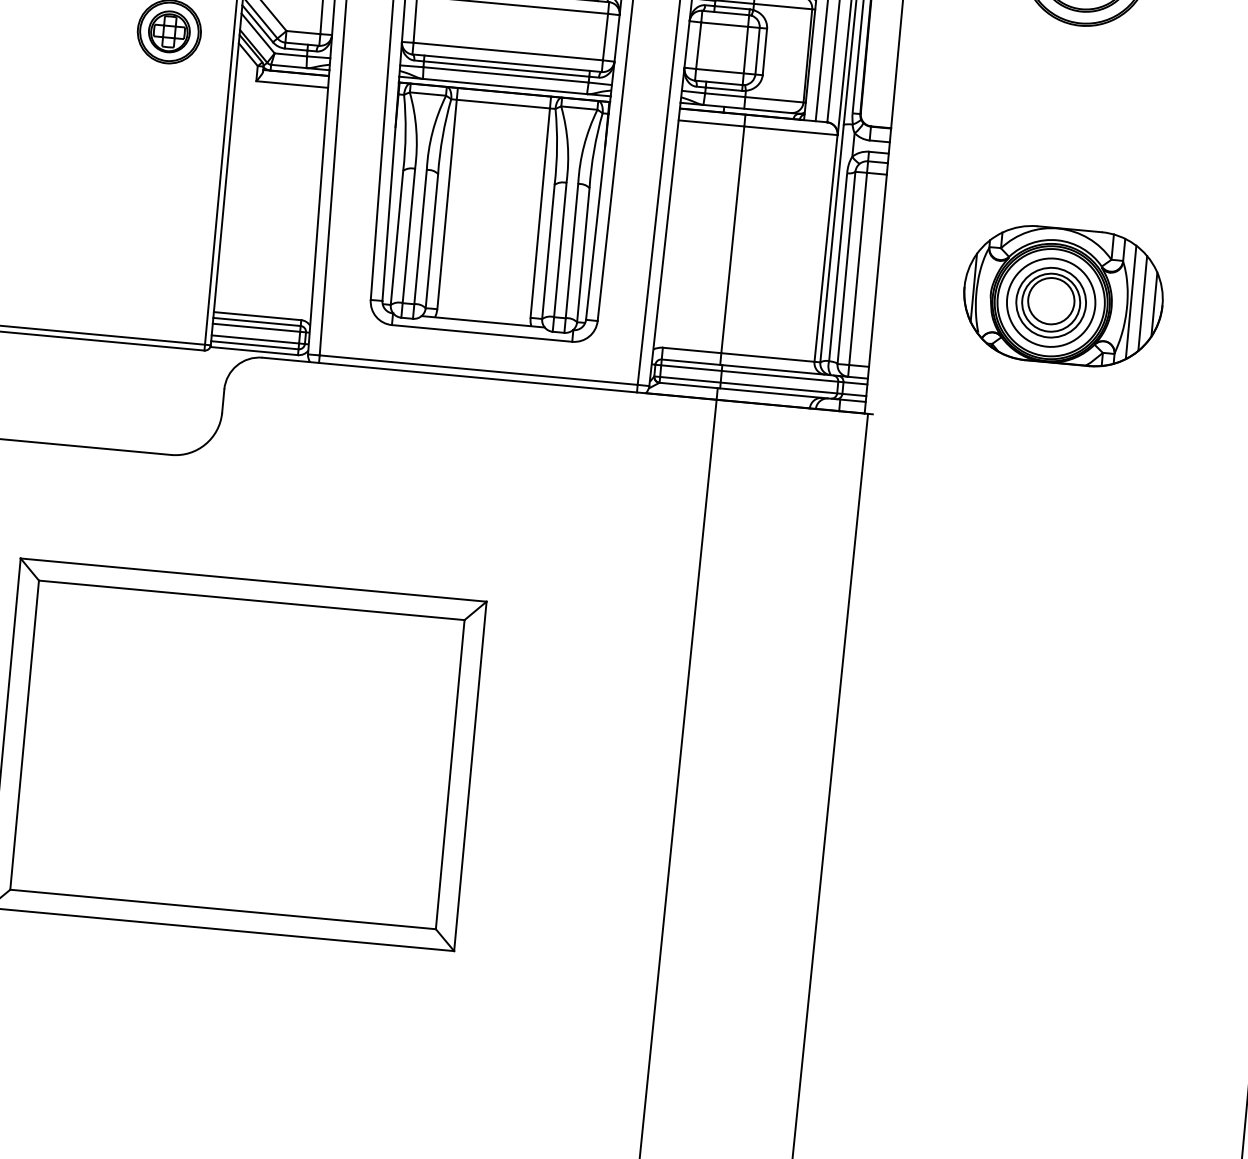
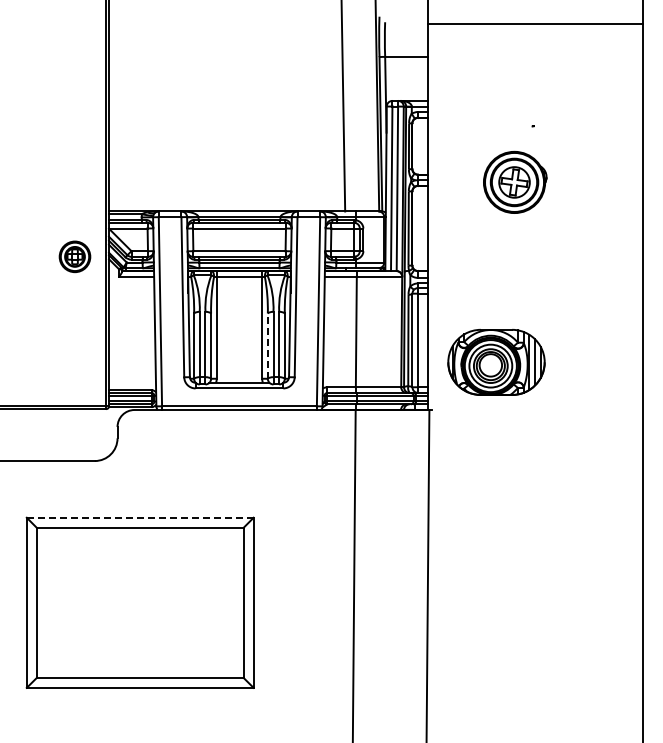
line: (547, 252) -> (267, 346), solid -> dashed
part: (1063, 296) -> (496, 362), moved
line: (252, 579) -> (139, 517), solid -> dashed

